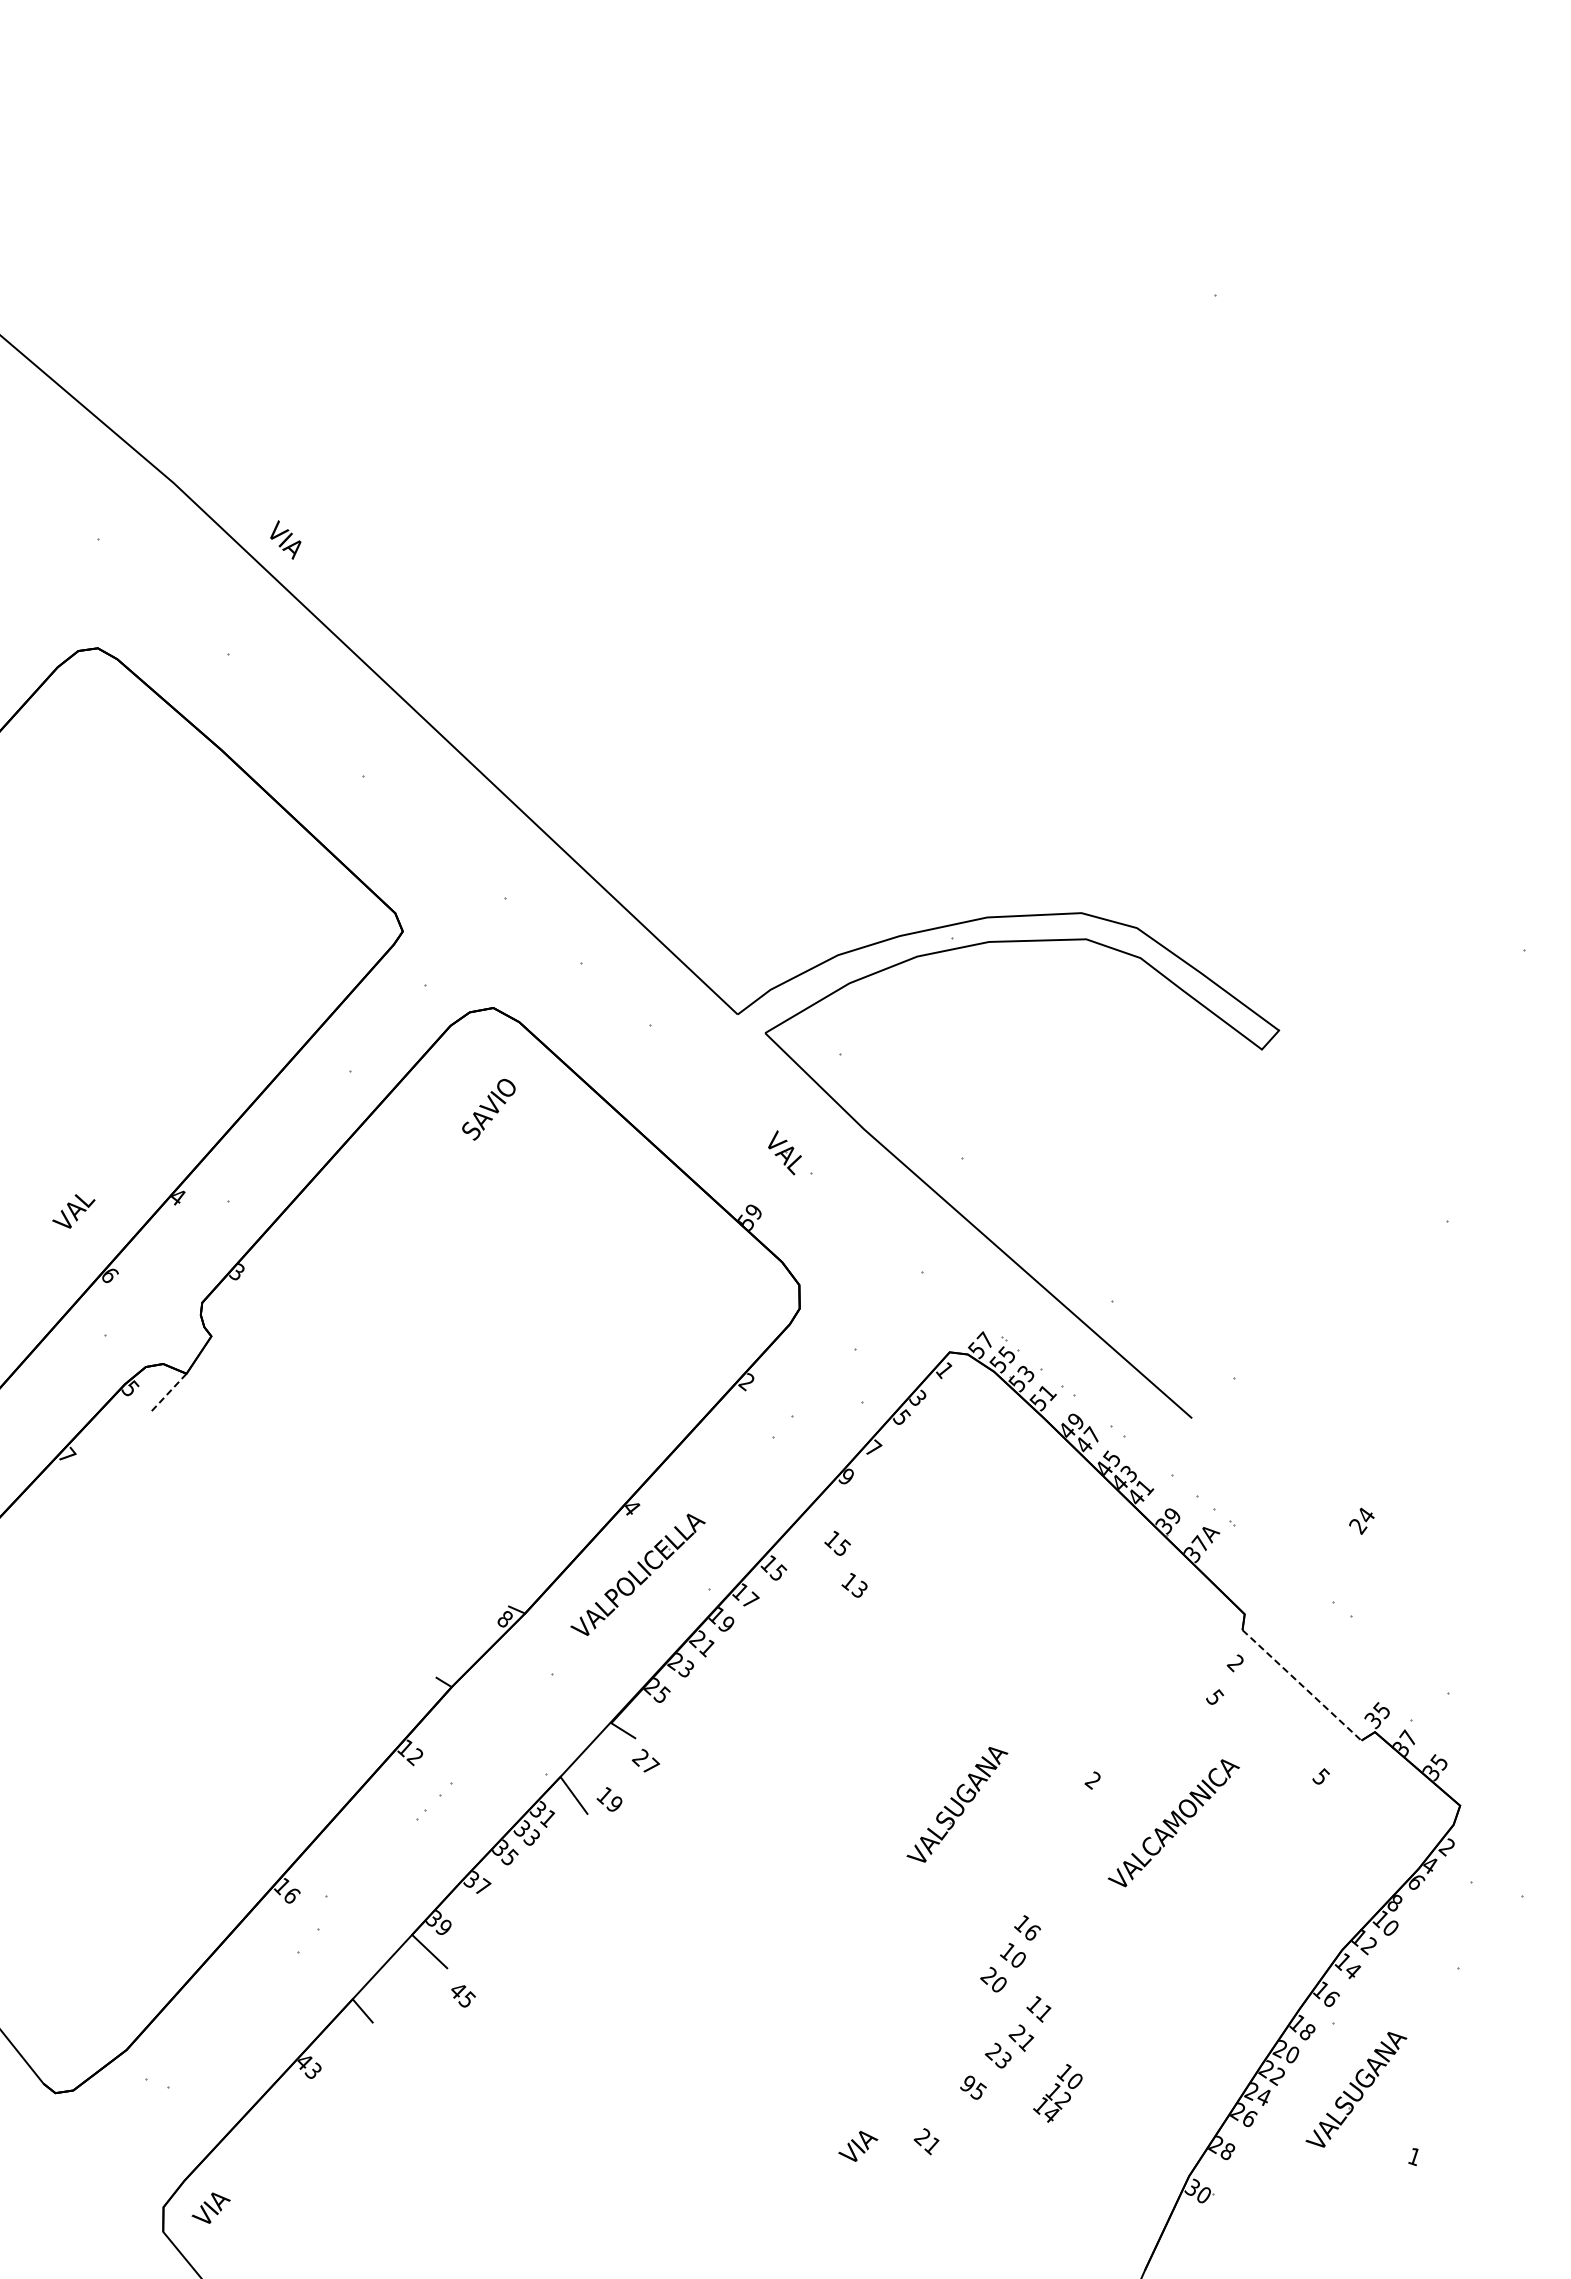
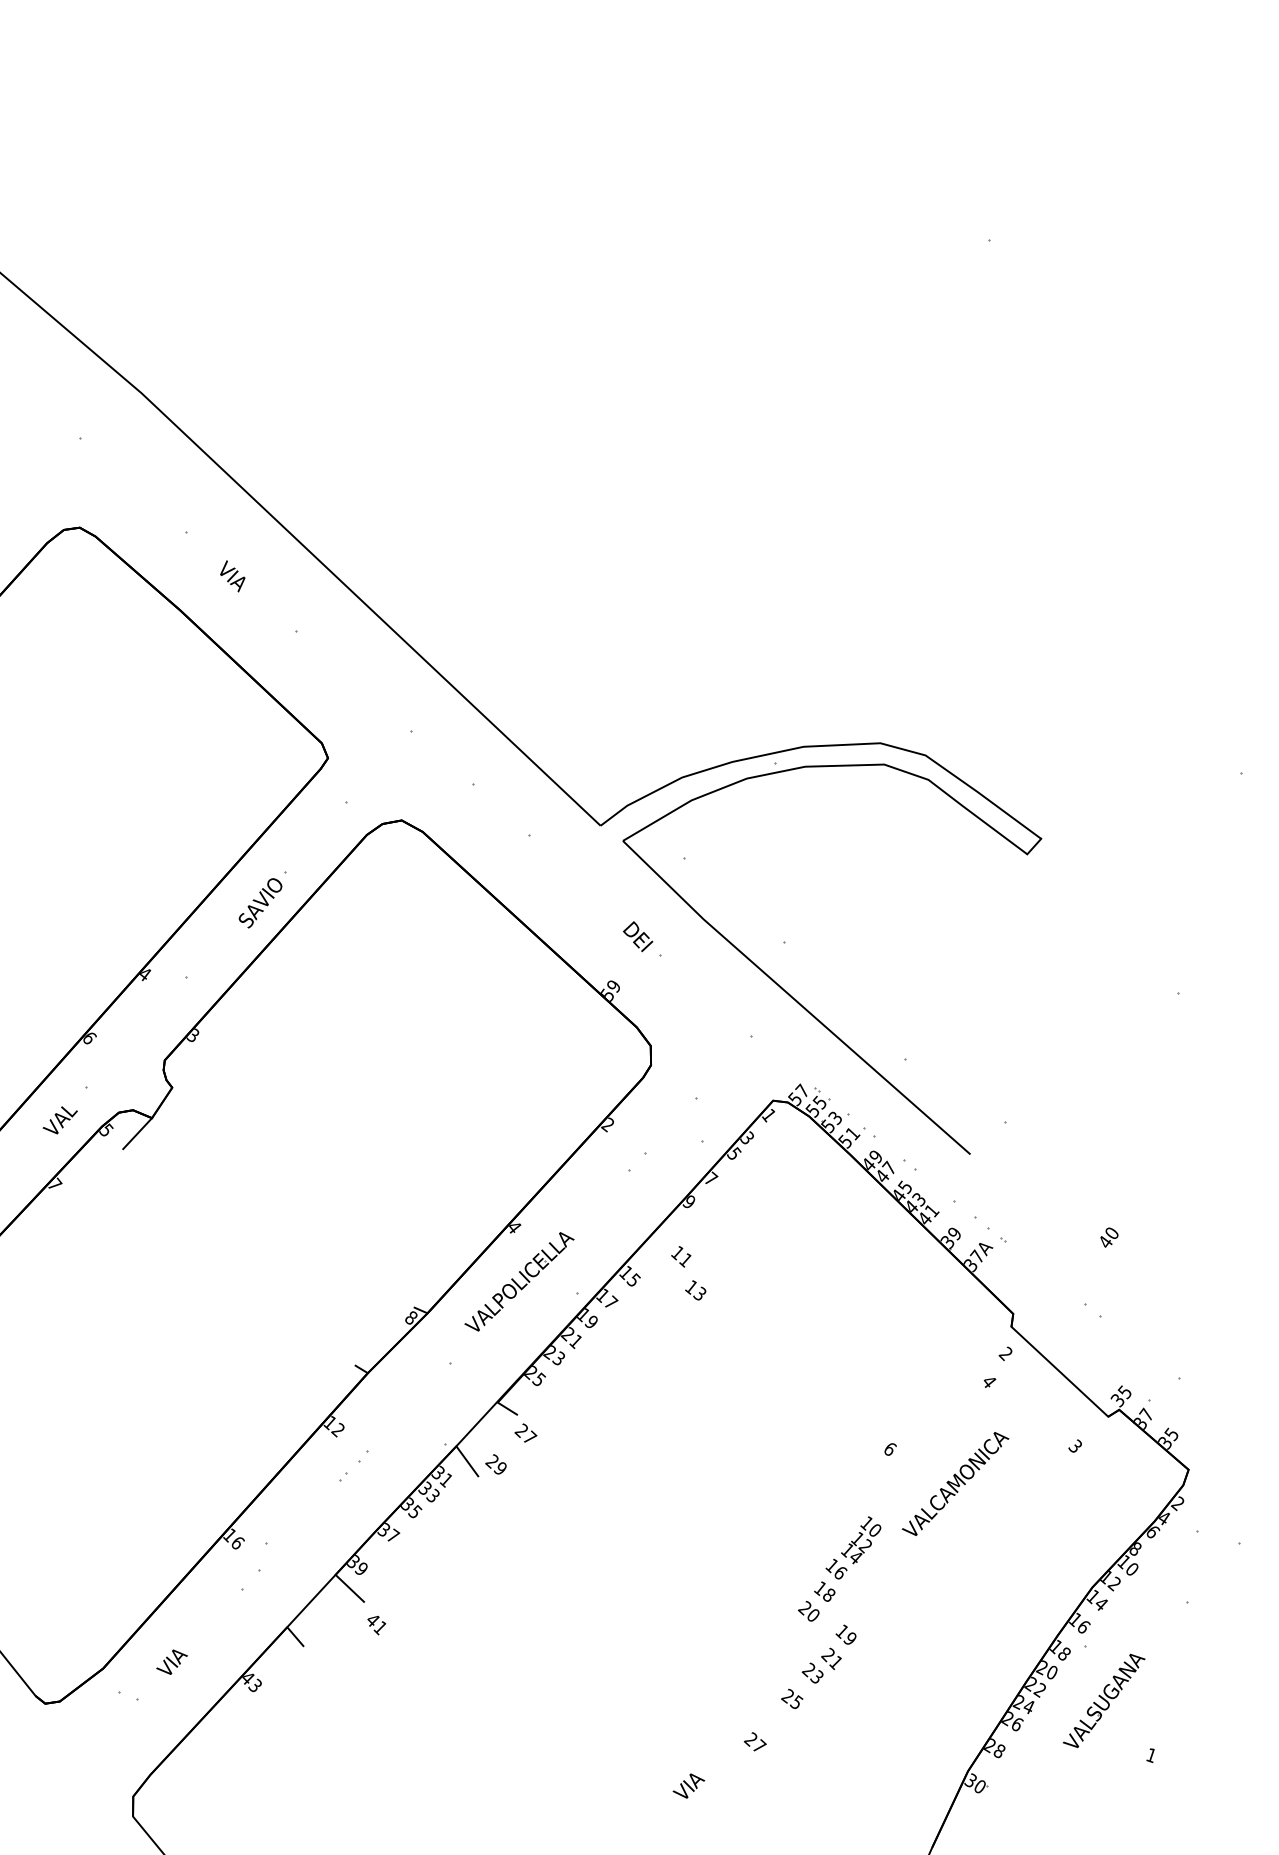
text: (285, 539) -> (232, 575), moved
text: (488, 1109) -> (260, 903), moved
text: (783, 1152) -> (637, 938), VAL -> DEI
text: (73, 1211) -> (60, 1120), moved
line: (168, 1392) -> (137, 1133), dashed -> solid
text: (1361, 1520) -> (1108, 1237), 24 -> 40
text: (841, 1548) -> (685, 1260), 15 -> 11
line: (1302, 1685) -> (1060, 1371), dashed -> solid
text: (1215, 1697) -> (989, 1381), 5 -> 4
text: (1323, 1776) -> (1077, 1445), 5 -> 3
text: (1092, 1780) -> (889, 1449), 2 -> 6
text: (603, 1795) -> (491, 1461), 19 -> 29
part: (957, 1804) -> (779, 1468), removed
text: (1018, 1959) -> (829, 1594), 10 -> 18
text: (466, 2000) -> (379, 1628), 45 -> 41
text: (1044, 2013) -> (850, 1638), 11 -> 19
text: (966, 2084) -> (786, 1696), 95 -> 25
text: (1057, 2093) -> (860, 1540), moved
text: (858, 2145) -> (689, 1785), moved
text: (932, 2145) -> (759, 1746), 21 -> 27
text: (210, 2207) -> (171, 1661), moved

